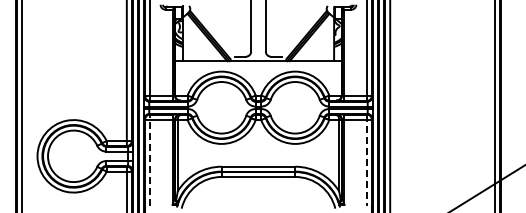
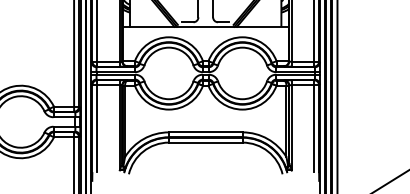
line: (150, 160) -> (97, 126), dashed -> solid
line: (366, 160) -> (313, 126), dashed -> solid

